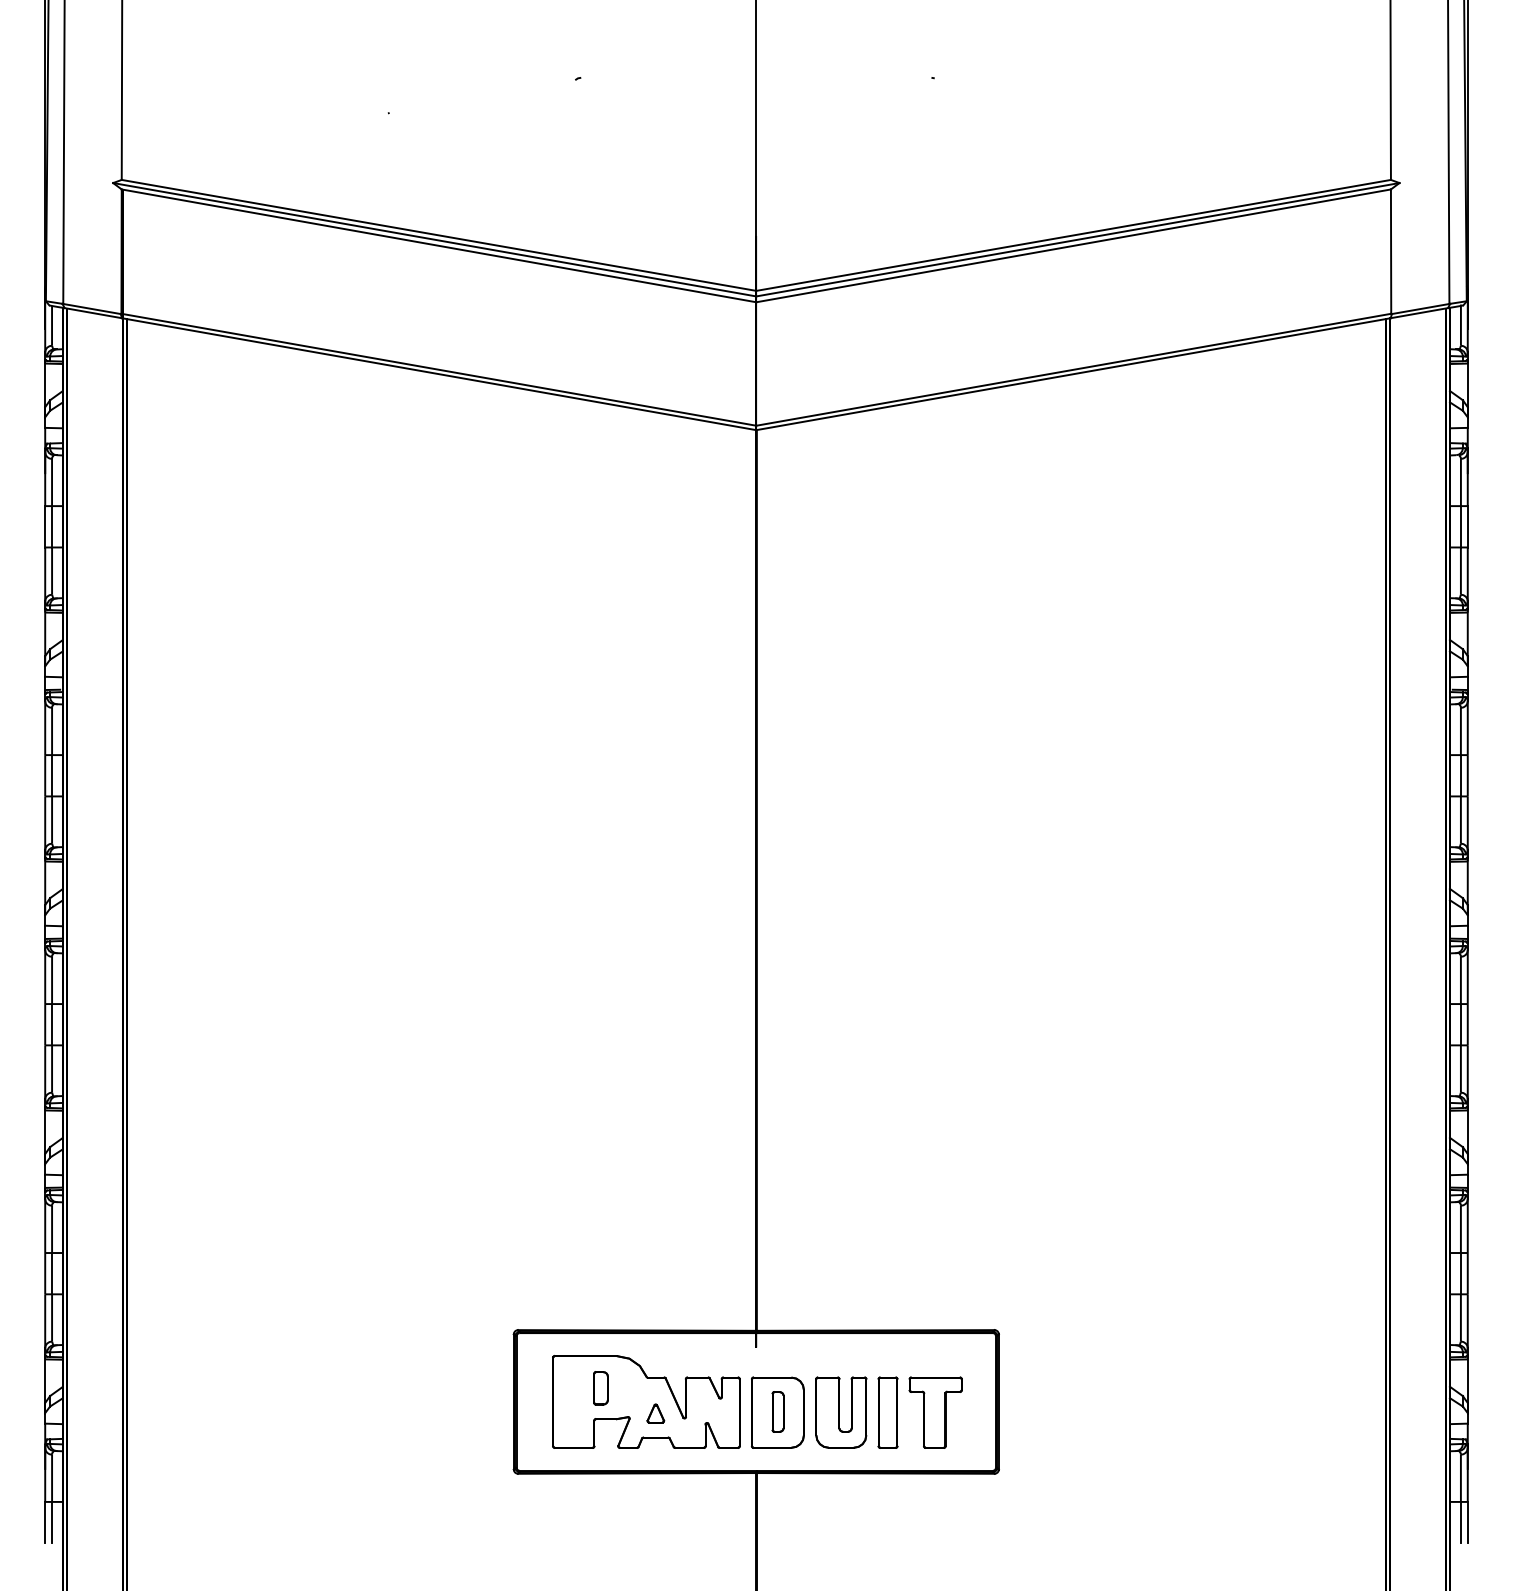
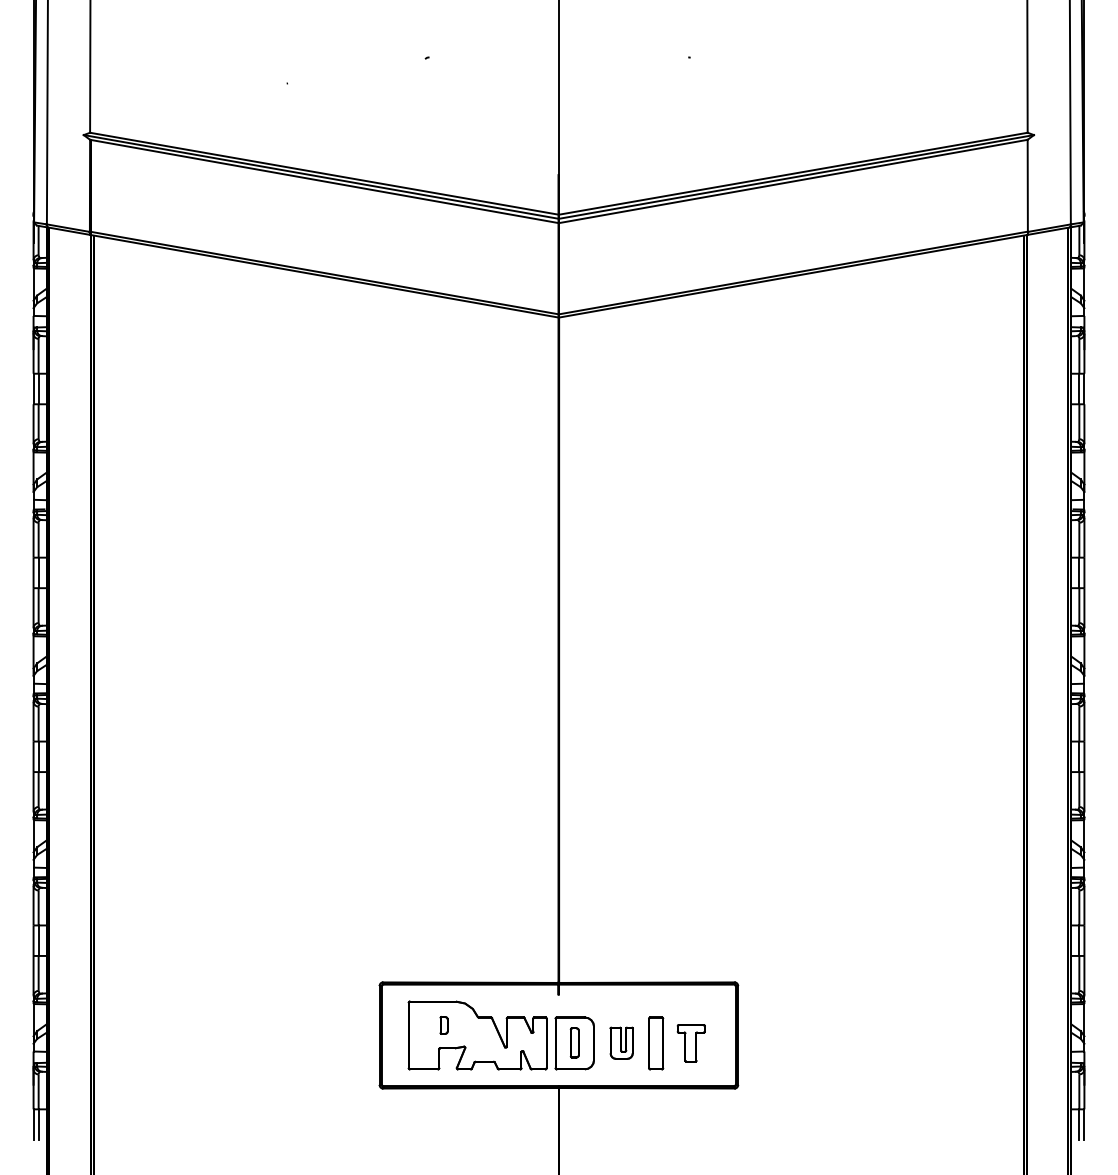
part: (600, 1388) -> (443, 1025), size x0.7
part: (841, 1412) -> (621, 1043), size x0.6
part: (935, 1412) -> (691, 1043), size x0.7
part: (655, 1413) -> (484, 1044), removed

